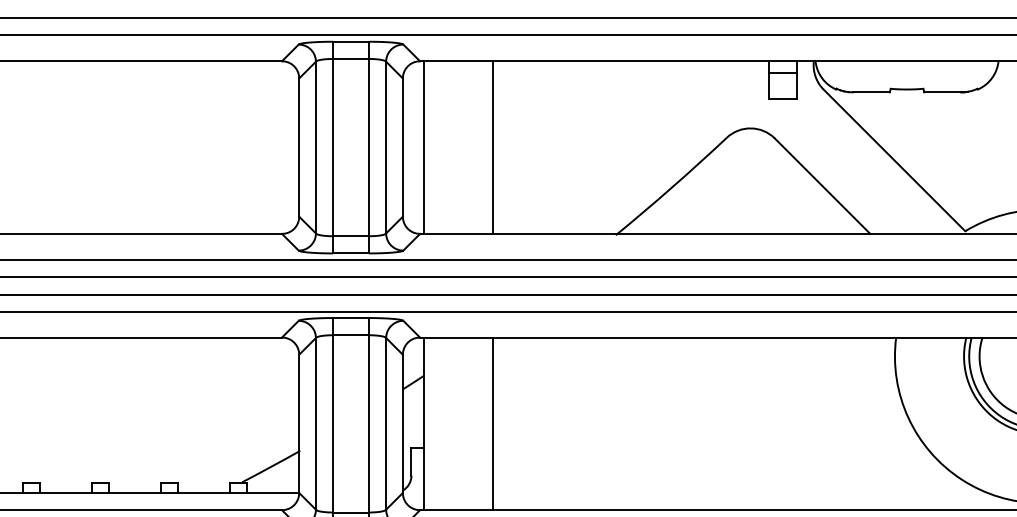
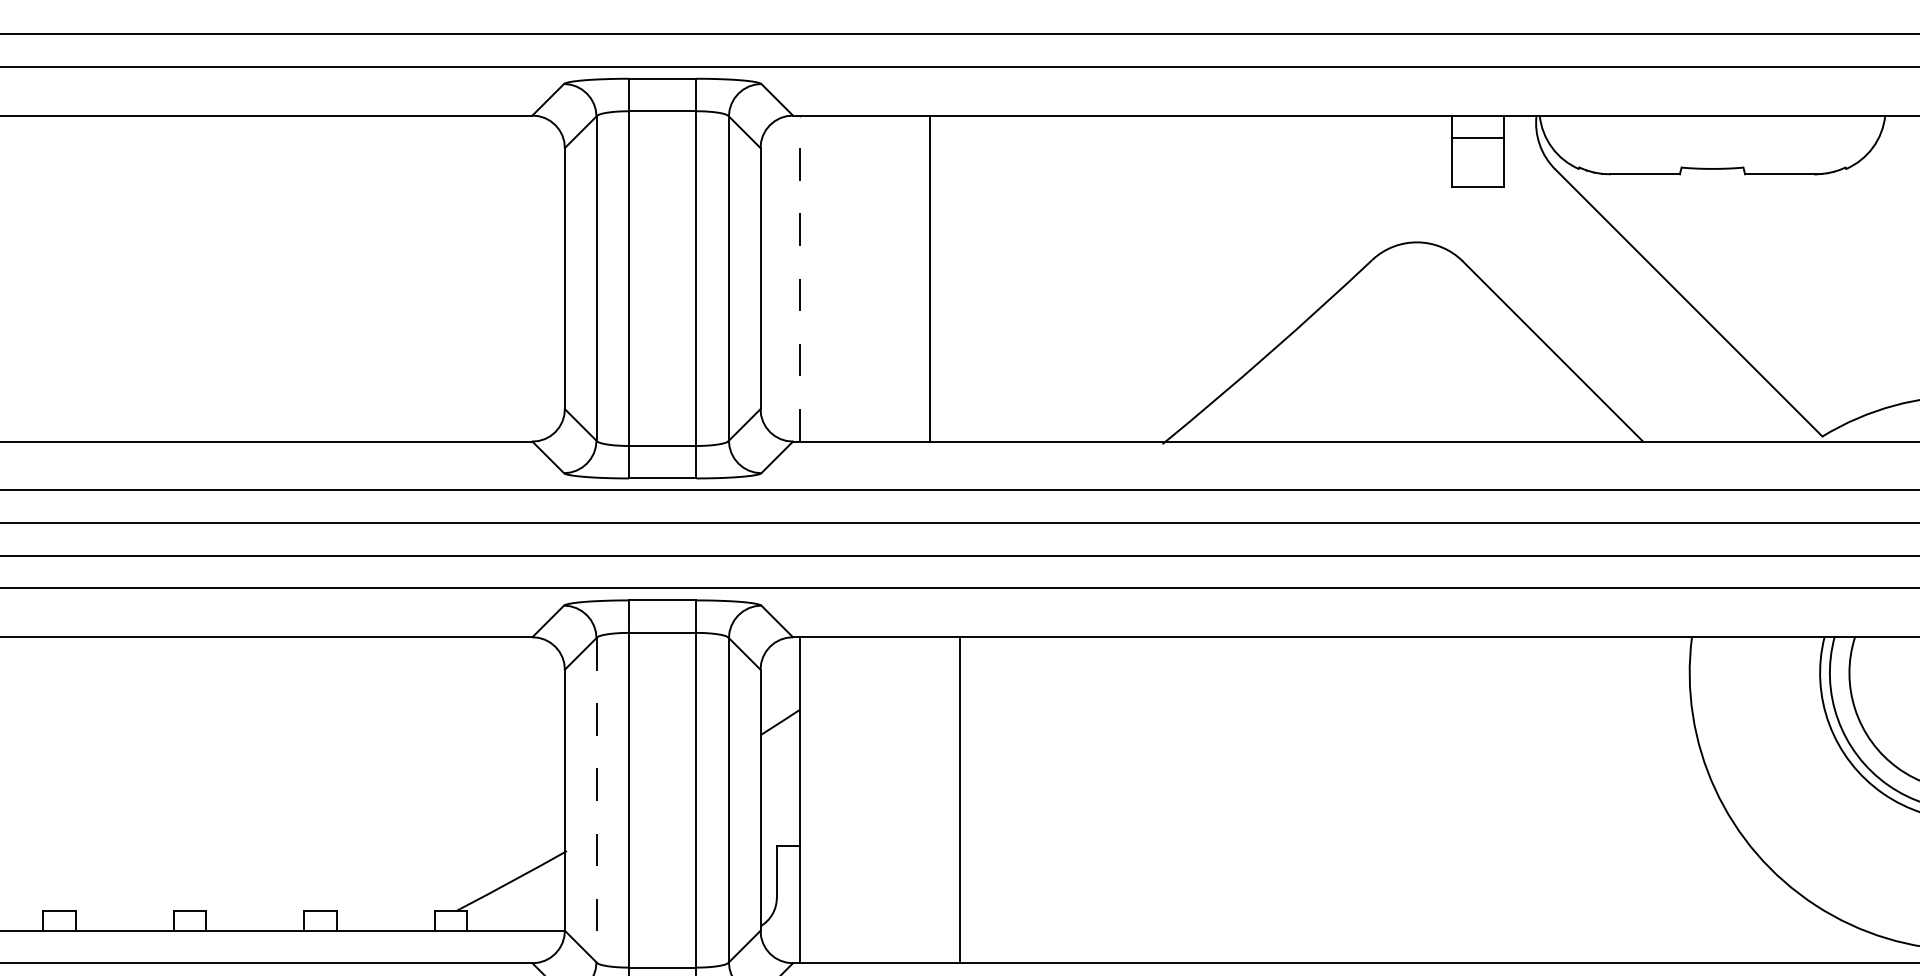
line: (423, 147) -> (799, 278), solid -> dashed
line: (316, 423) -> (597, 799), solid -> dashed
line: (492, 423) -> (960, 799), moved

